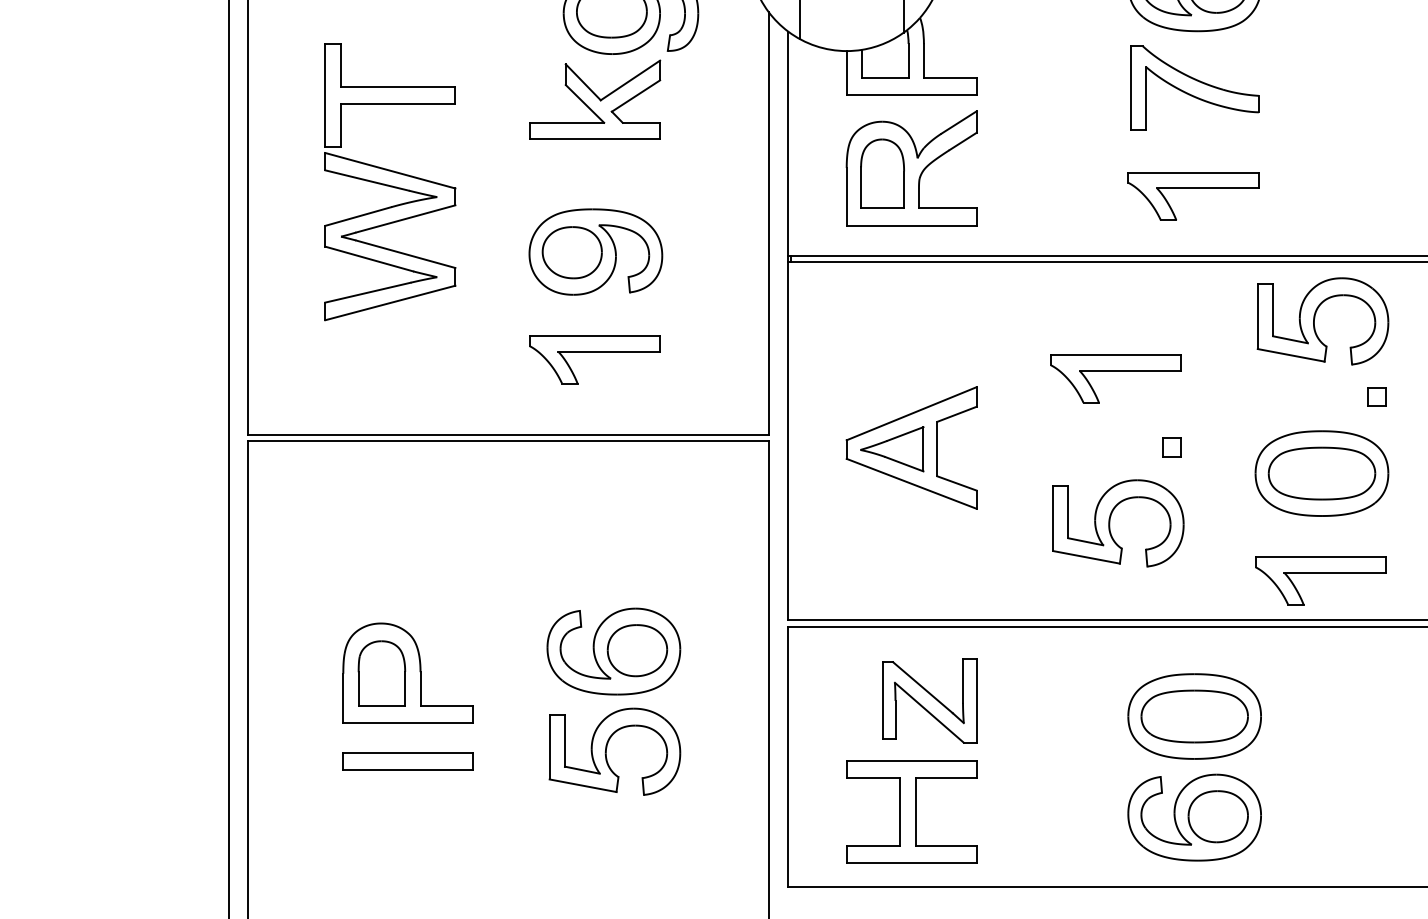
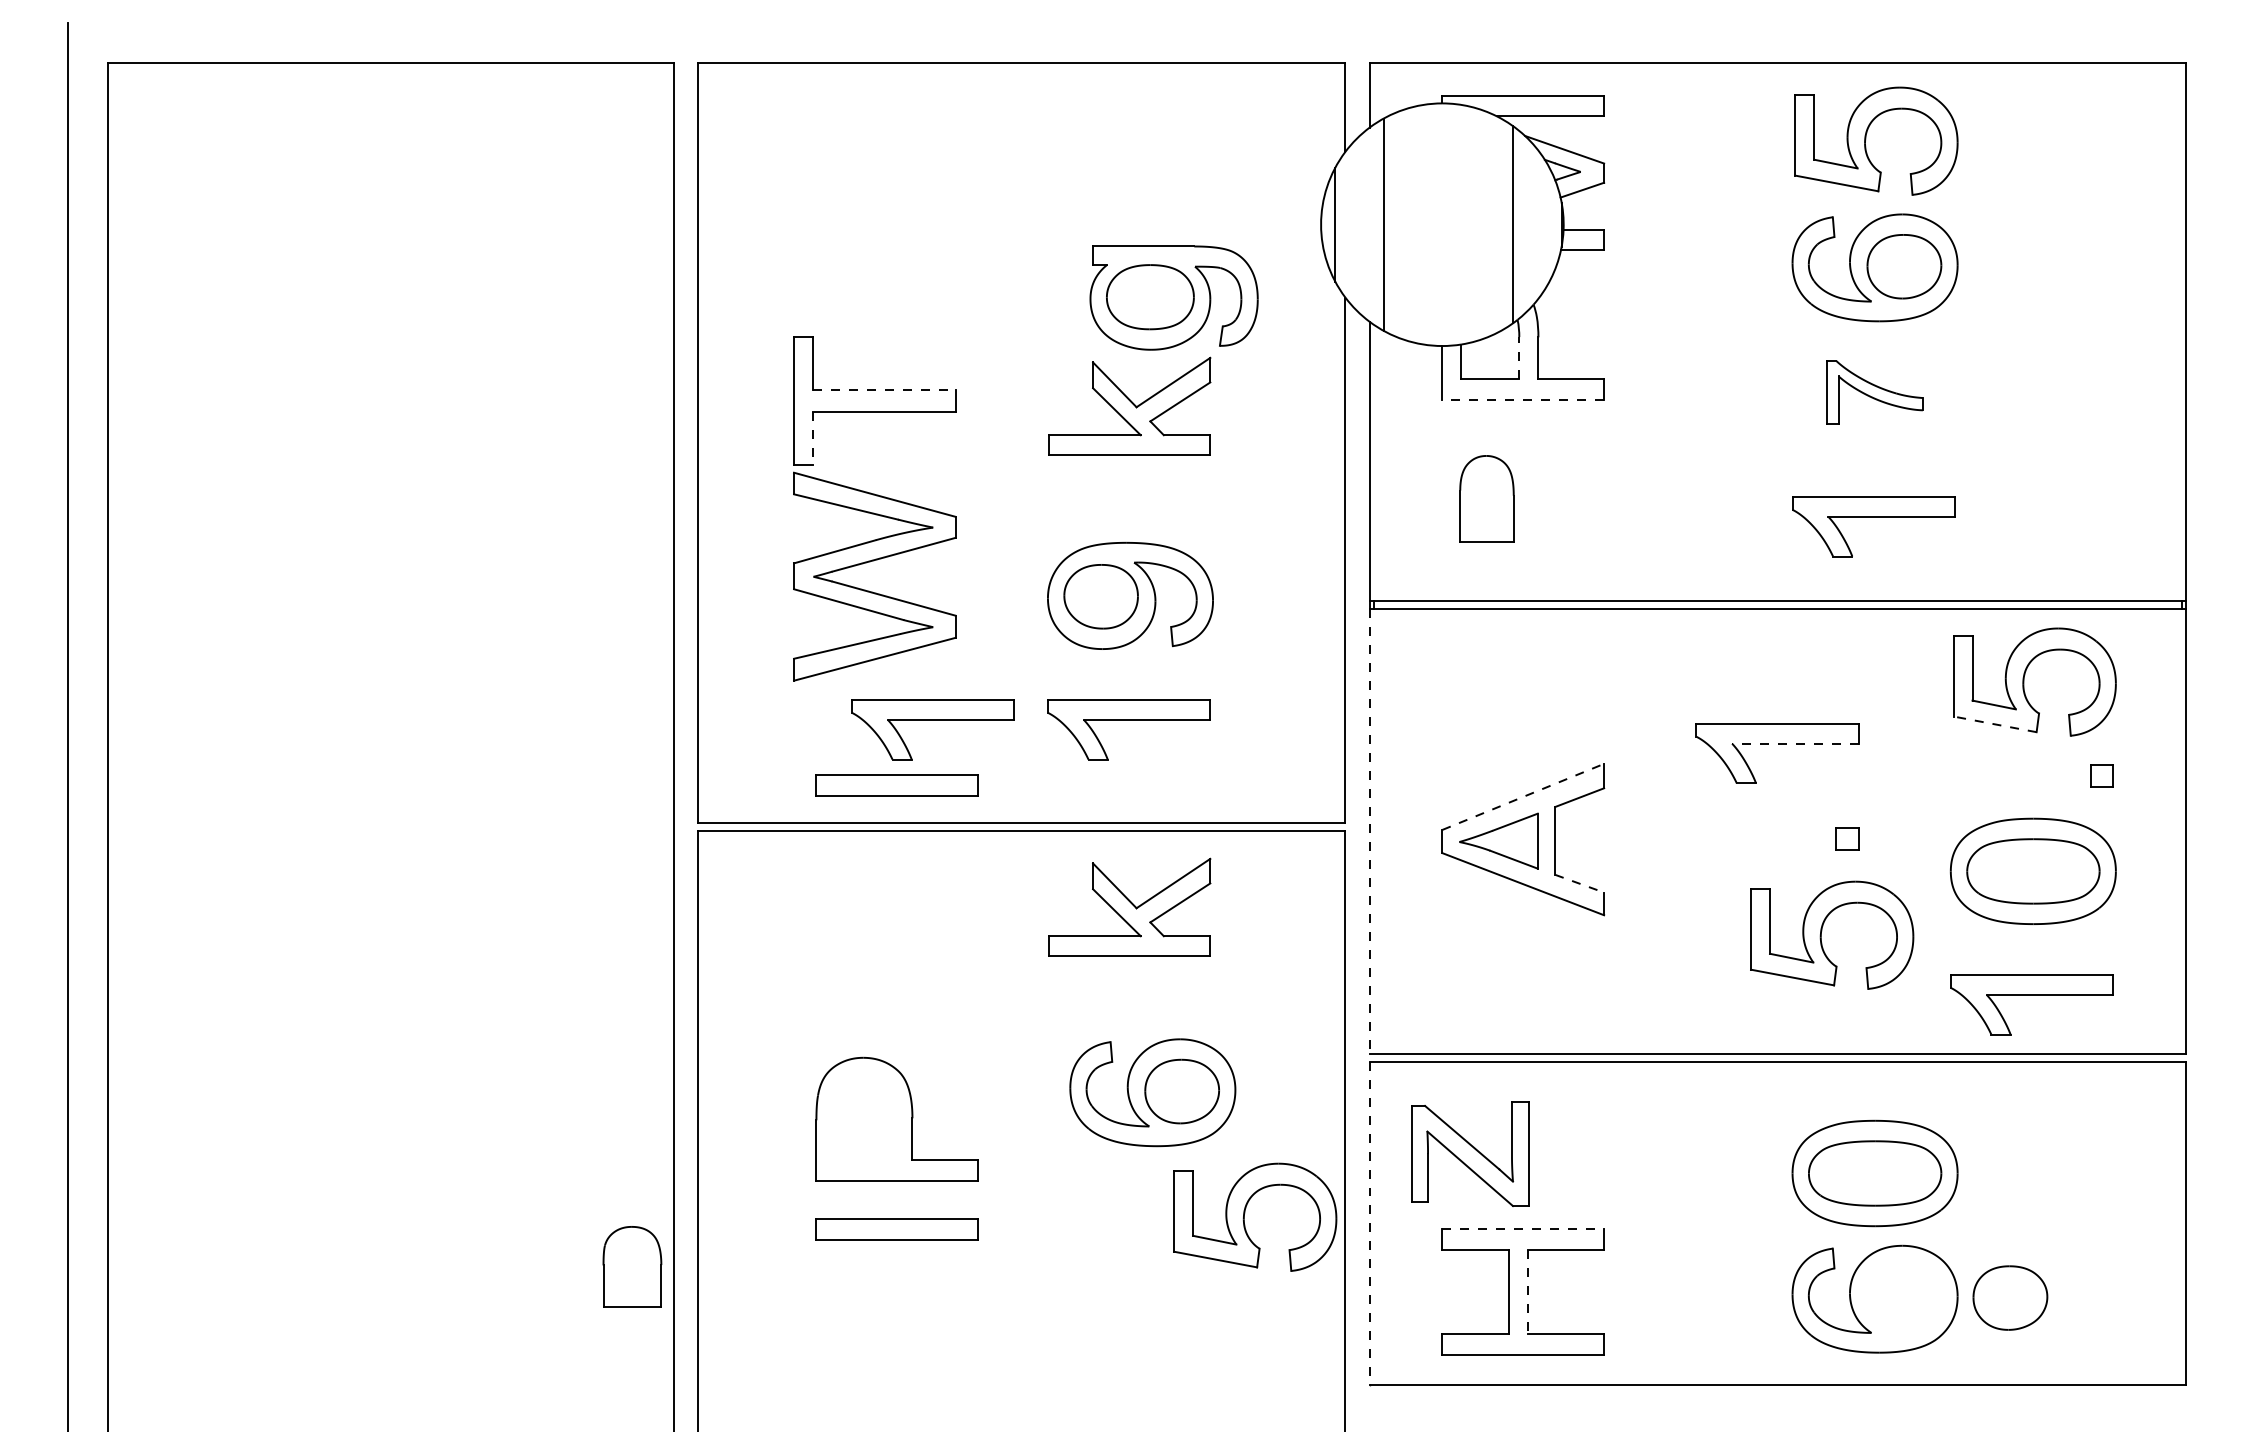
line: (908, 61) -> (1519, 358), solid -> dashed
line: (398, 86) -> (884, 390), solid -> dashed
part: (1194, 88) -> (1874, 392), size x0.6
line: (911, 94) -> (1523, 400), solid -> dashed
line: (340, 125) -> (813, 438), solid -> dashed
part: (911, 168) -> (1523, 491), removed
part: (436, 352) -> (932, 720), added
line: (1290, 355) -> (1994, 724), solid -> dashed
line: (1129, 370) -> (1794, 743), solid -> dashed
part: (407, 404) -> (896, 785), added
line: (911, 413) -> (1523, 796), solid -> dashed
line: (788, 441) -> (1369, 831), solid -> dashed
line: (957, 483) -> (1580, 883), solid -> dashed
part: (595, 501) -> (1129, 906), added
part: (1110, 520) -> (1822, 931), moved
part: (381, 673) -> (632, 1266), moved
part: (929, 700) -> (1470, 1153), moved
part: (607, 748) -> (1245, 1213), moved
line: (788, 756) -> (1369, 1223), solid -> dashed
line: (911, 760) -> (1523, 1228), solid -> dashed
line: (915, 812) -> (1527, 1292), solid -> dashed
part: (1218, 816) -> (2010, 1297), moved

